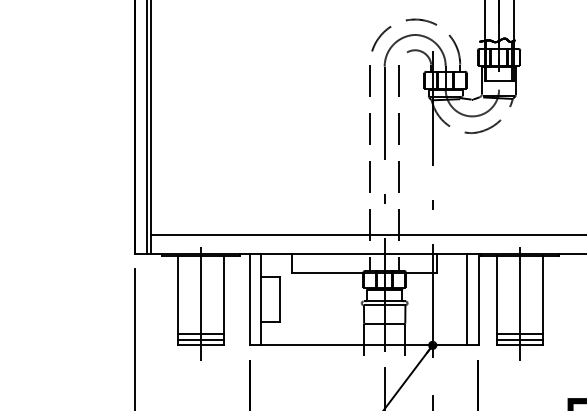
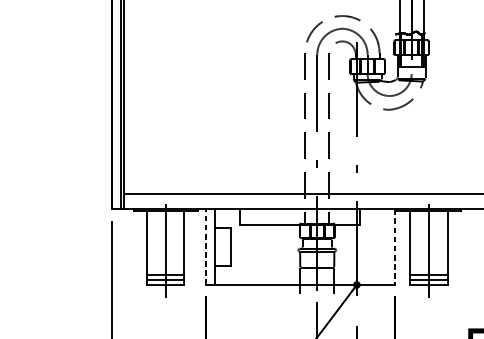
line: (249, 299) -> (205, 247), solid -> dashed
line: (467, 299) -> (385, 247), removed
line: (478, 299) -> (394, 247), solid -> dashed

